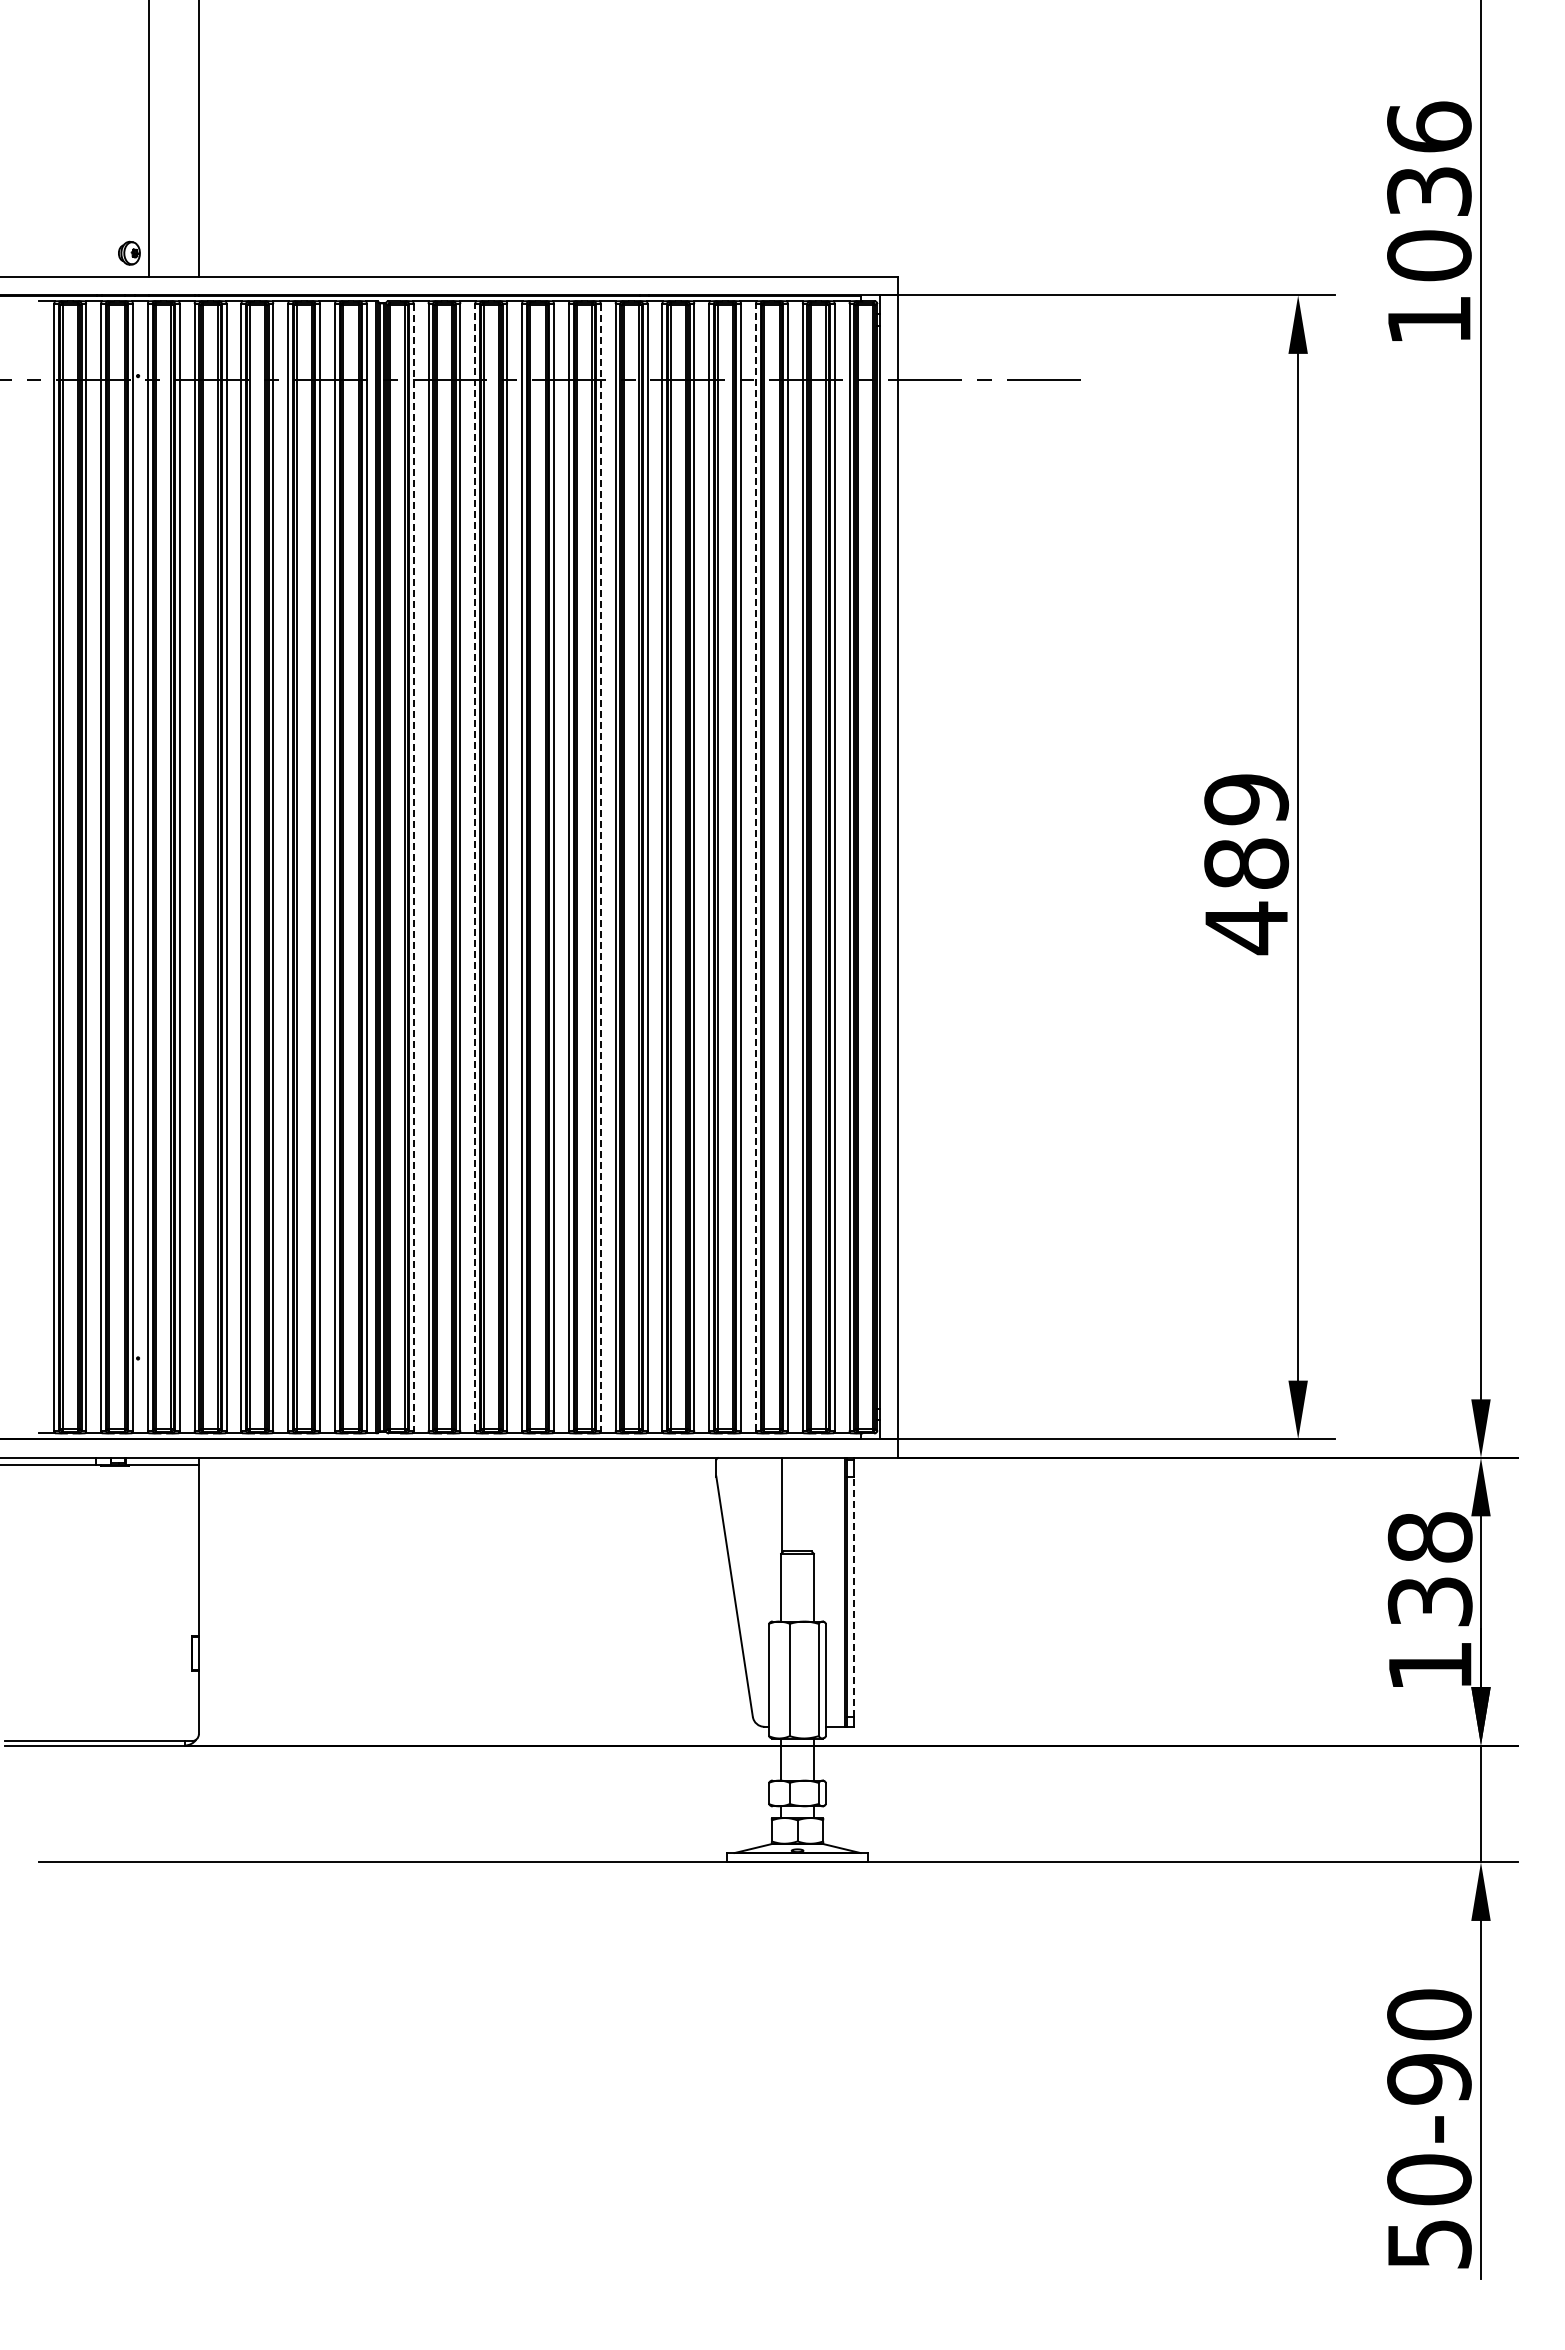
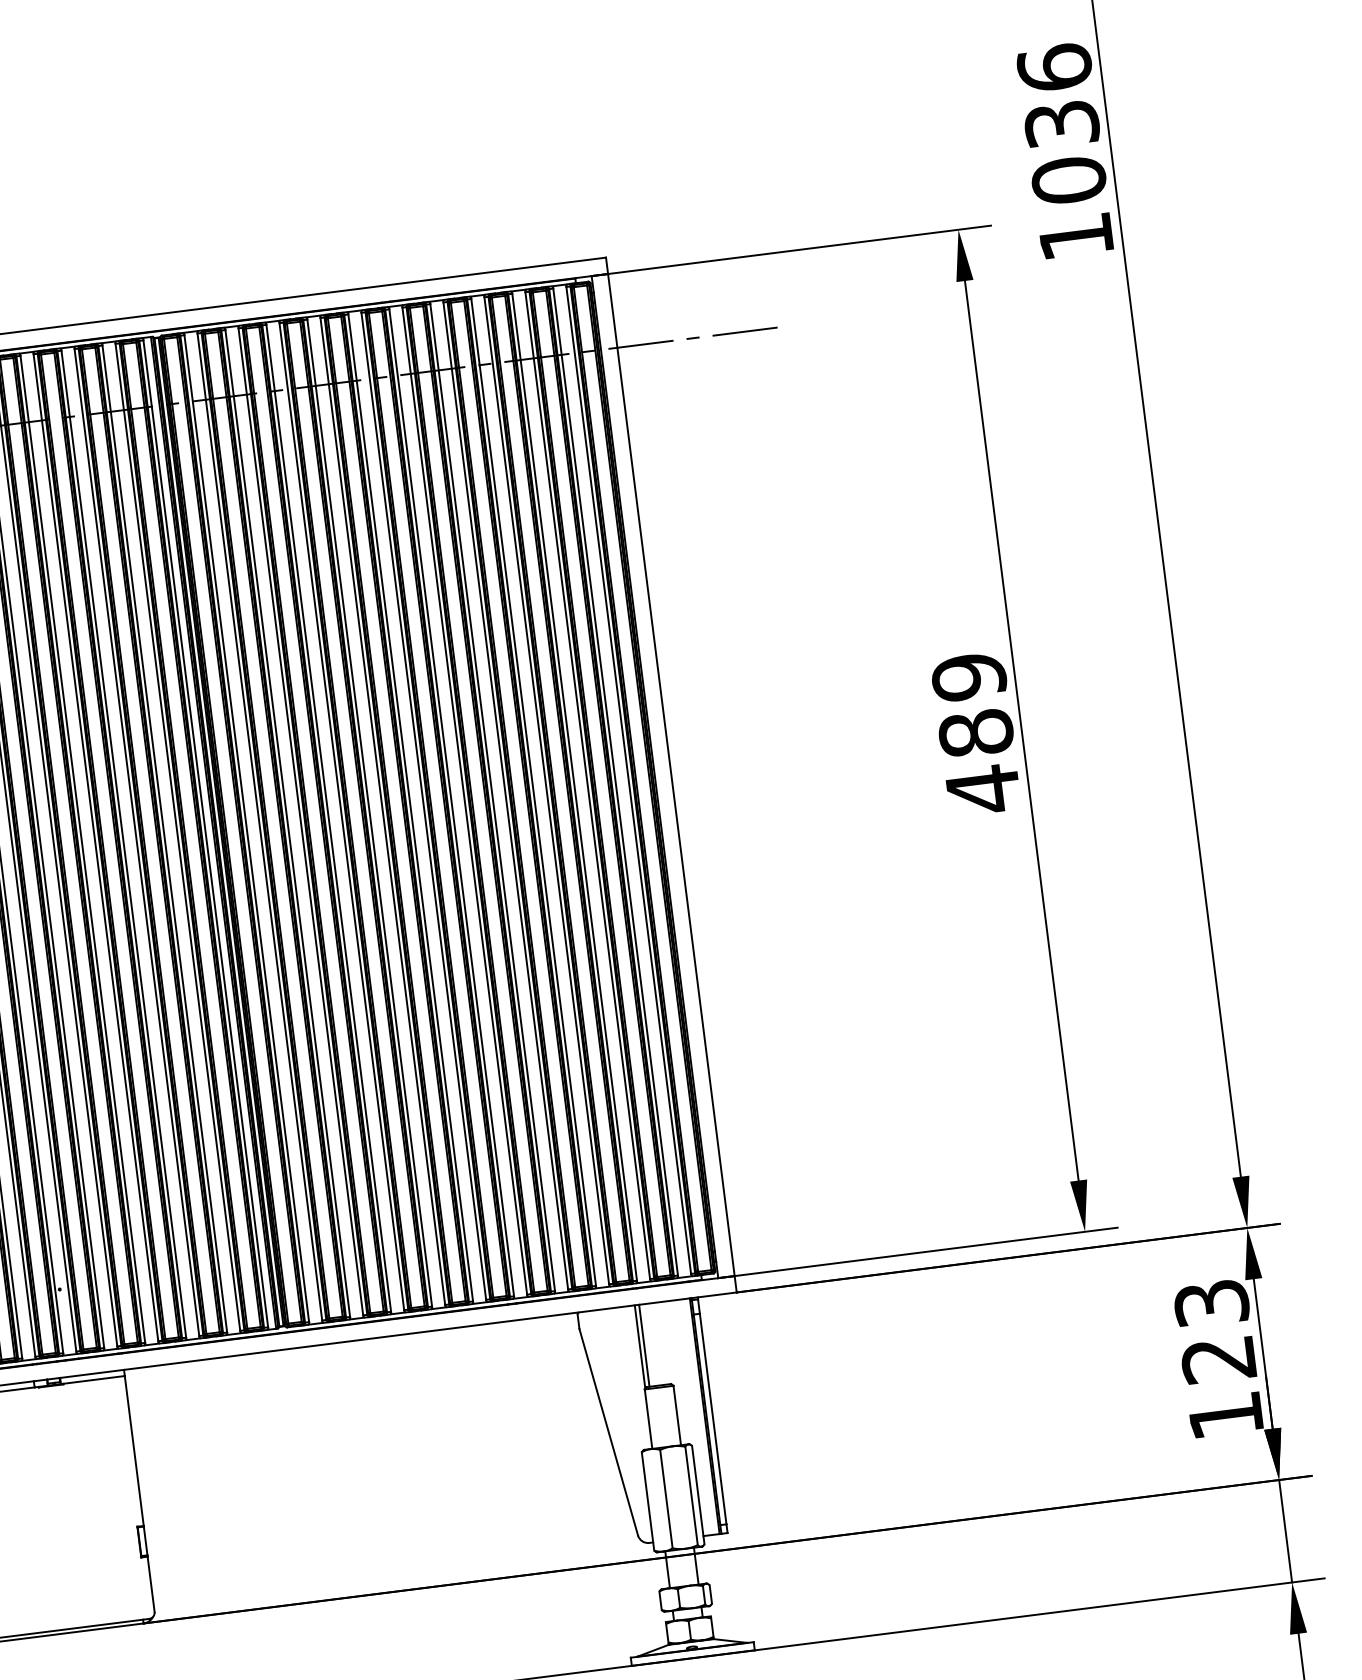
line: (475, 866) -> (300, 821), dashed -> solid
line: (756, 866) -> (547, 790), dashed -> solid
line: (413, 867) -> (246, 828), dashed -> solid
line: (600, 867) -> (410, 808), dashed -> solid
line: (786, 1504) -> (644, 1345), added
text: (1429, 1569) -> (1214, 1331), 138 -> 123
line: (853, 1596) -> (712, 1418), dashed -> solid

